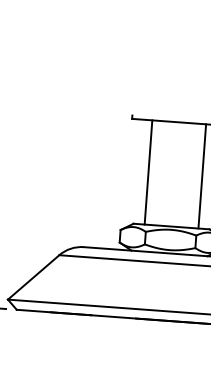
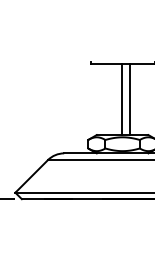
line: (148, 172) -> (122, 99), moved
line: (201, 176) -> (129, 99), moved

